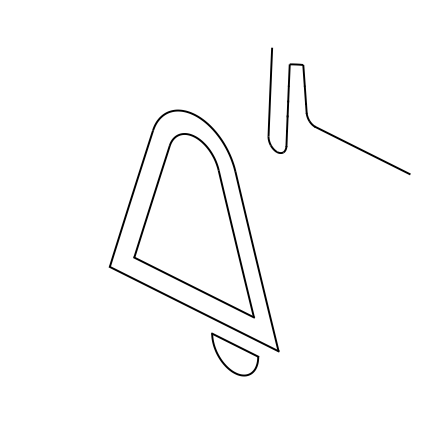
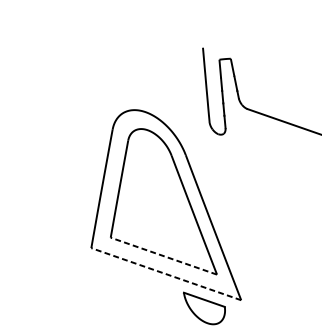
line: (194, 287) -> (164, 256), solid -> dashed
line: (193, 308) -> (165, 273), solid -> dashed

